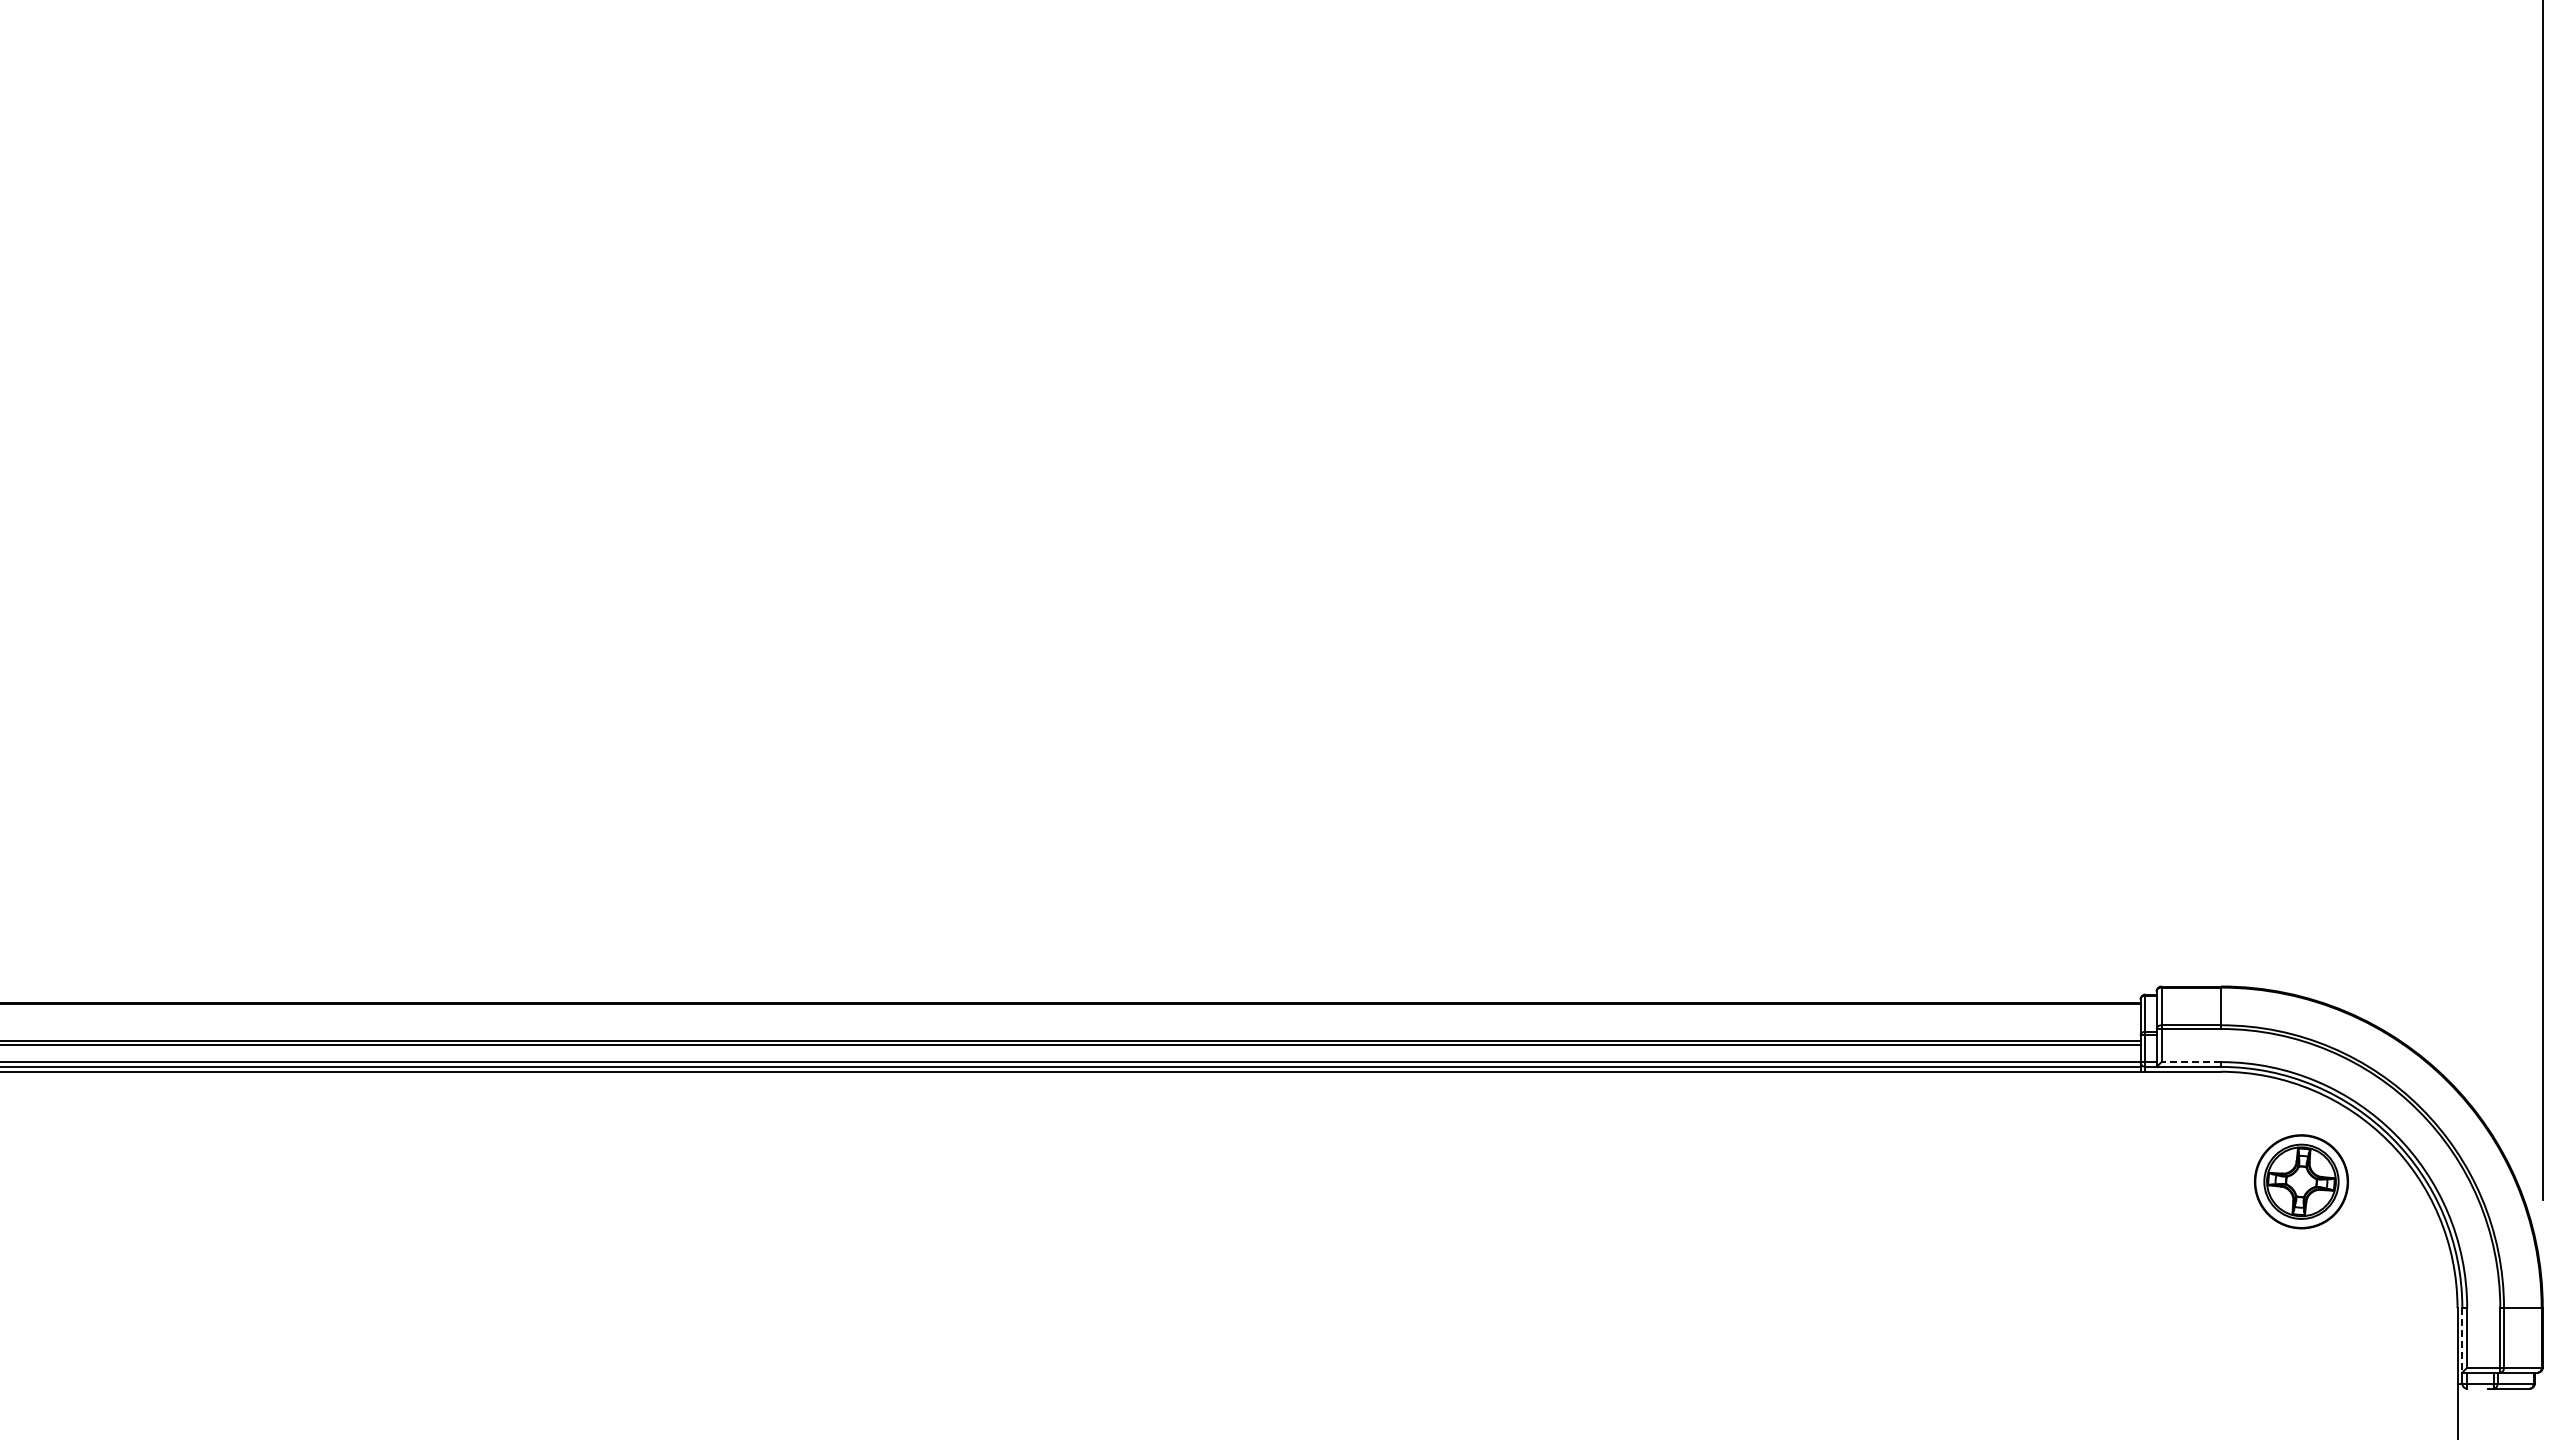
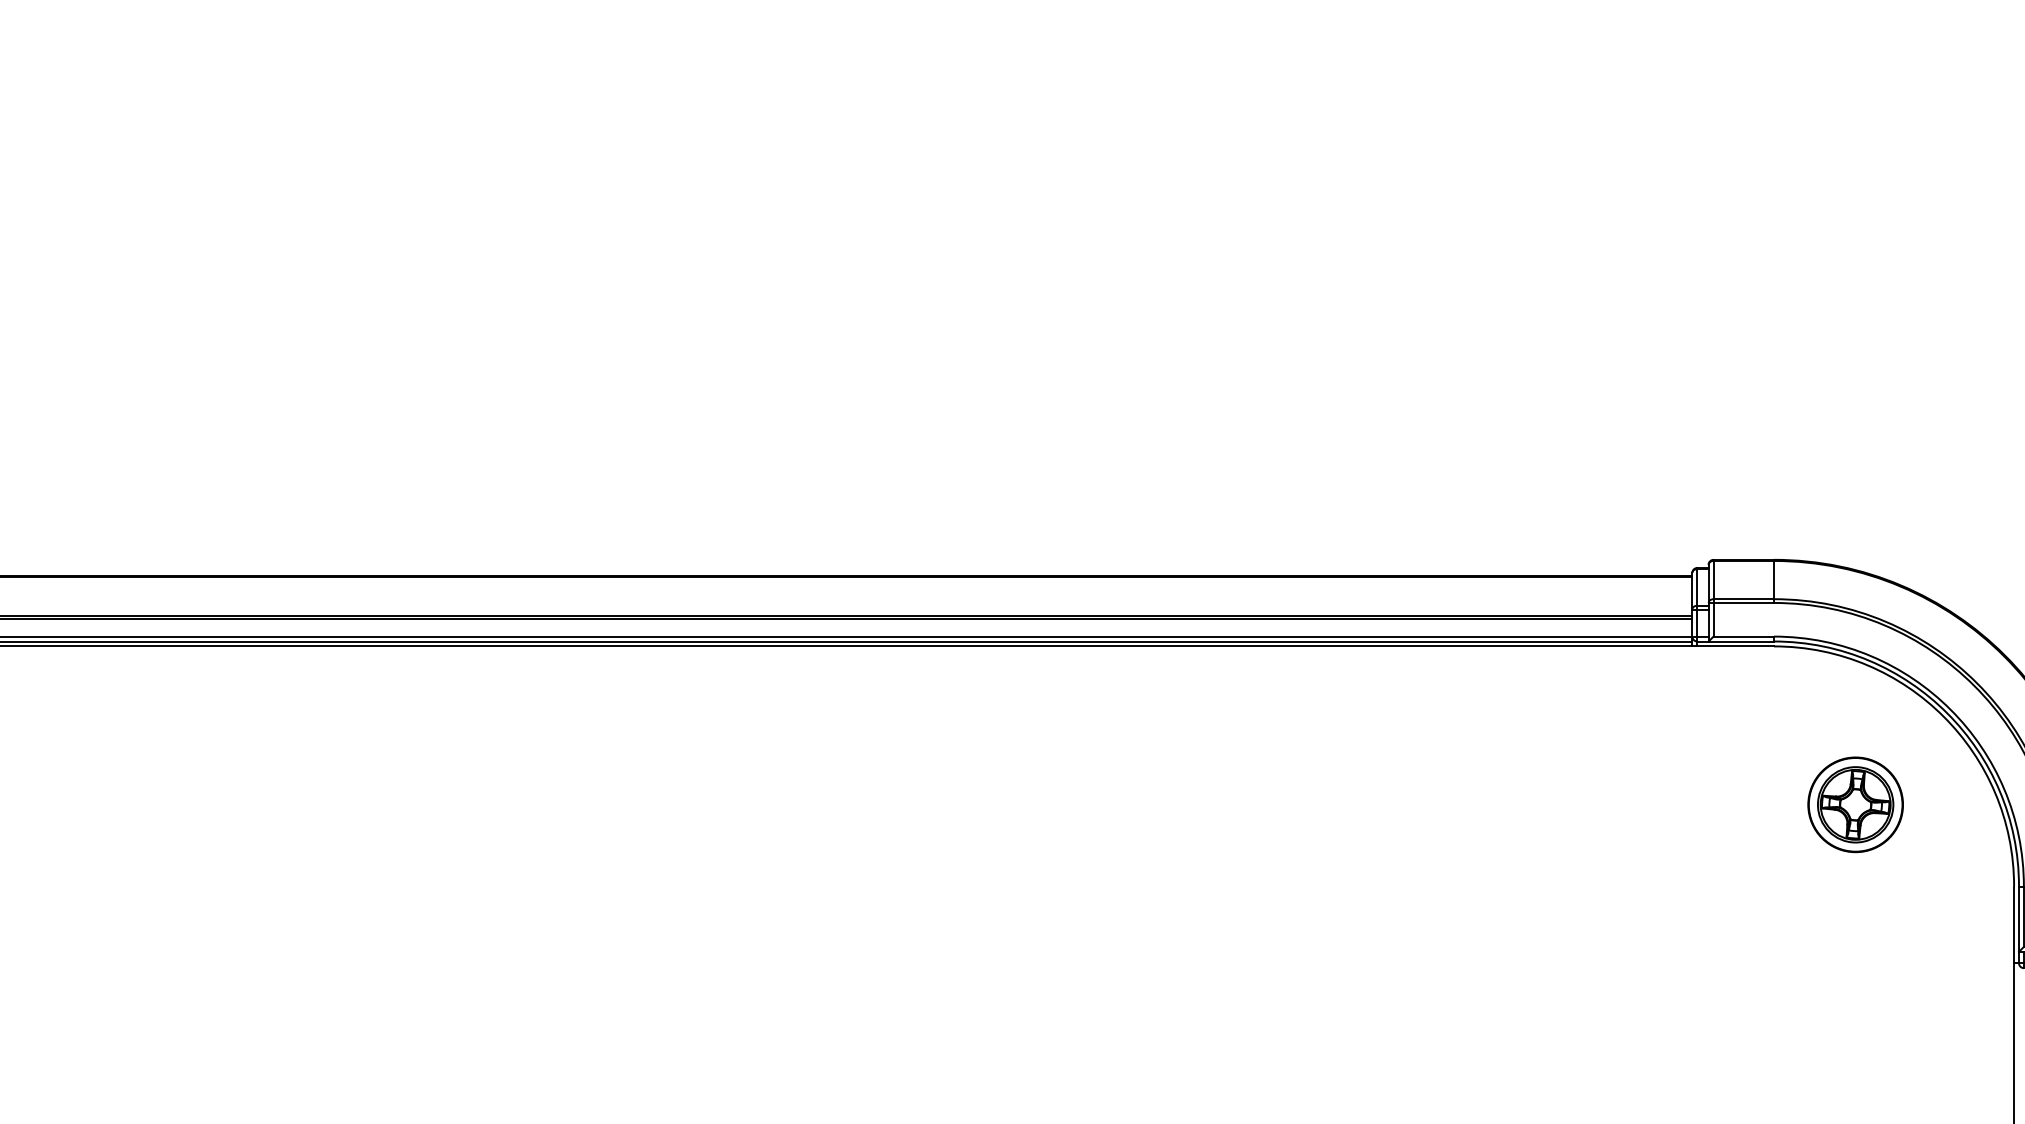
line: (2191, 1062) -> (1744, 637), dashed -> solid
part: (2301, 1181) -> (1855, 804), moved
line: (2462, 1340) -> (2019, 919), dashed -> solid

